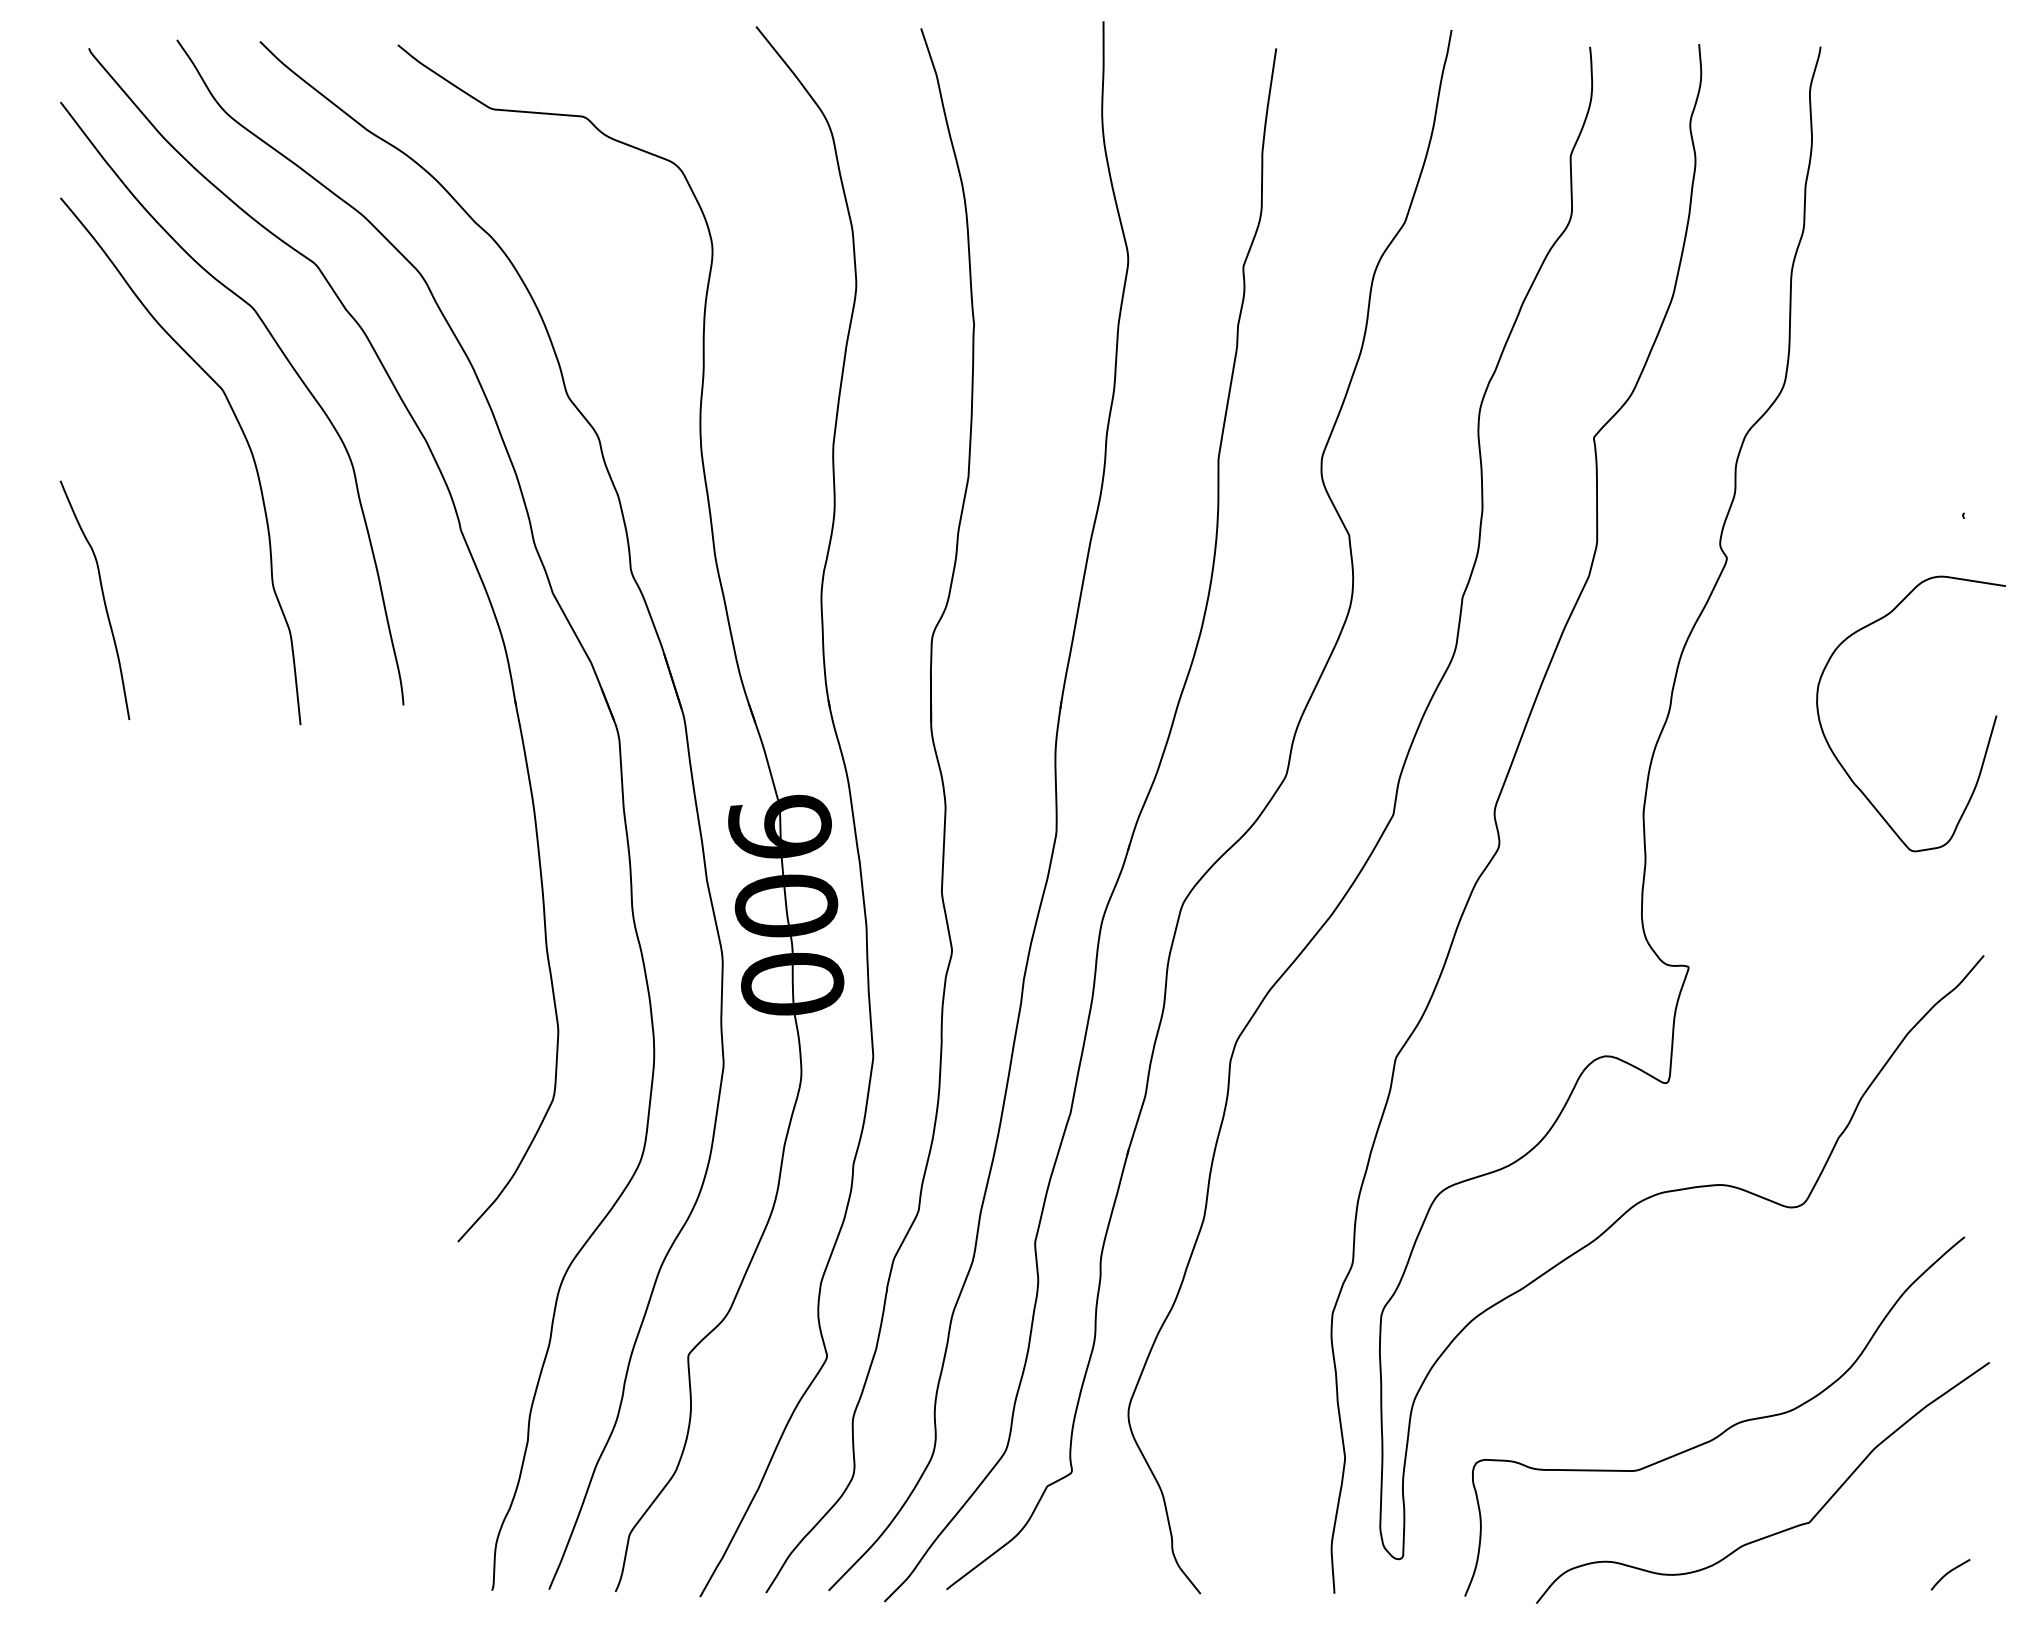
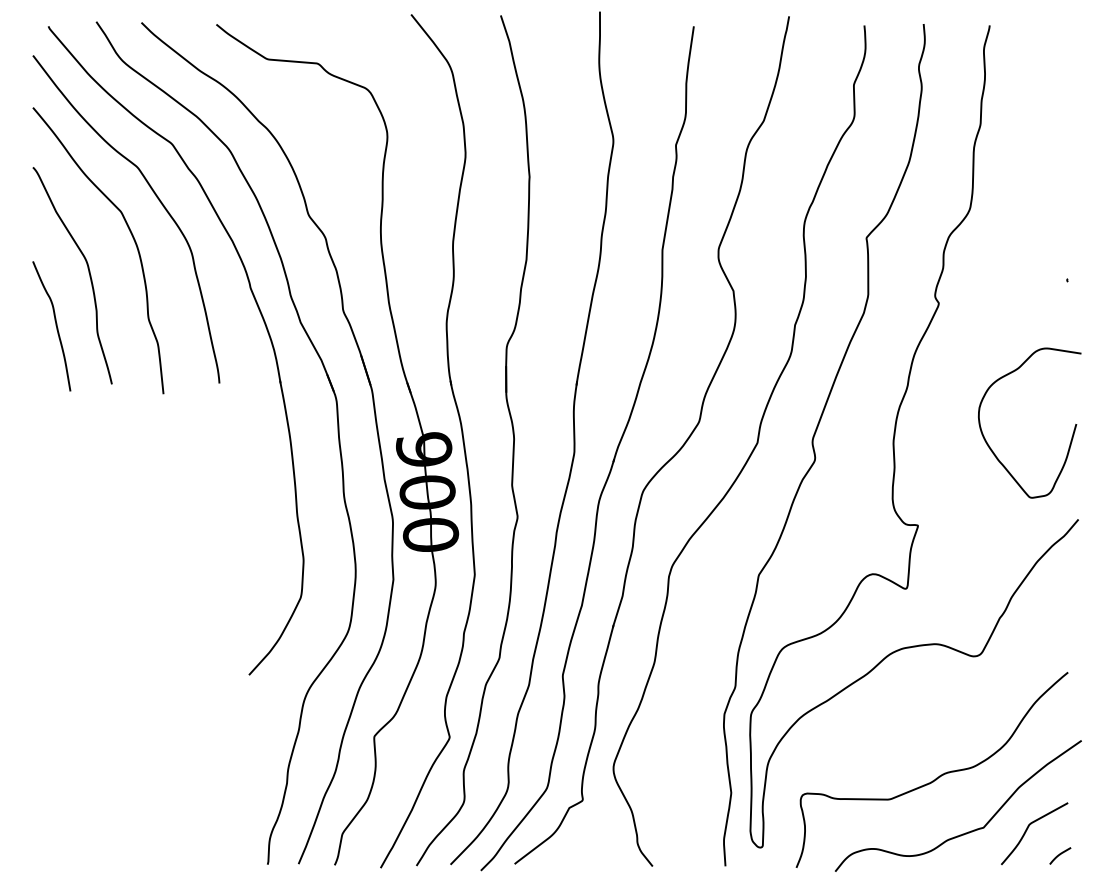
curve: (162, 503) -> (88, 273), added
curve: (1989, 733) -> (1072, 433), moved
curve: (1890, 1527) -> (1027, 830), added

